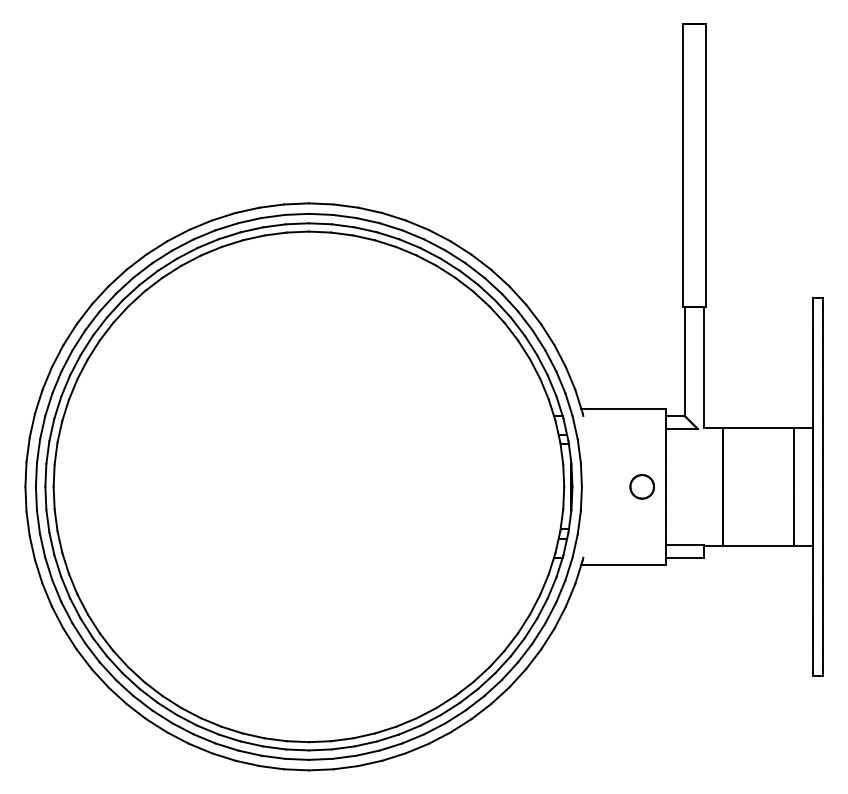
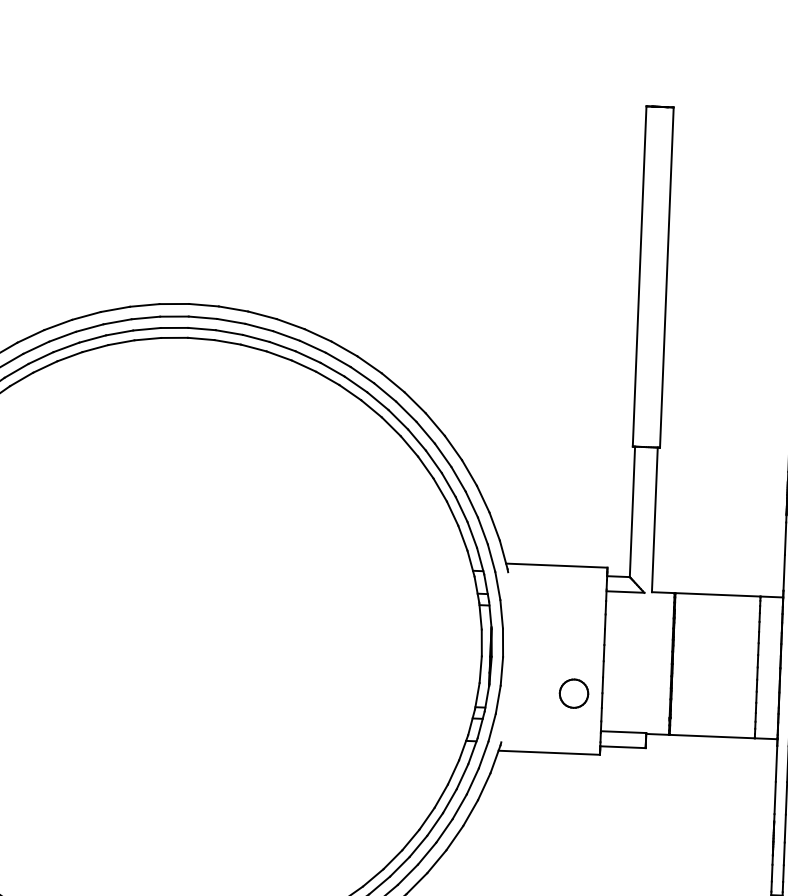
part: (641, 486) -> (573, 693), moved

